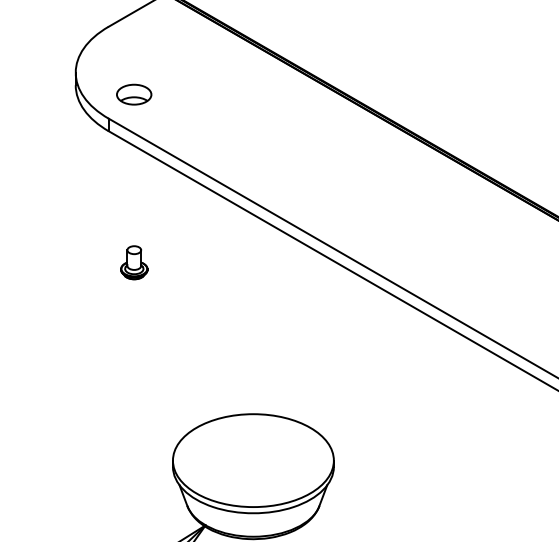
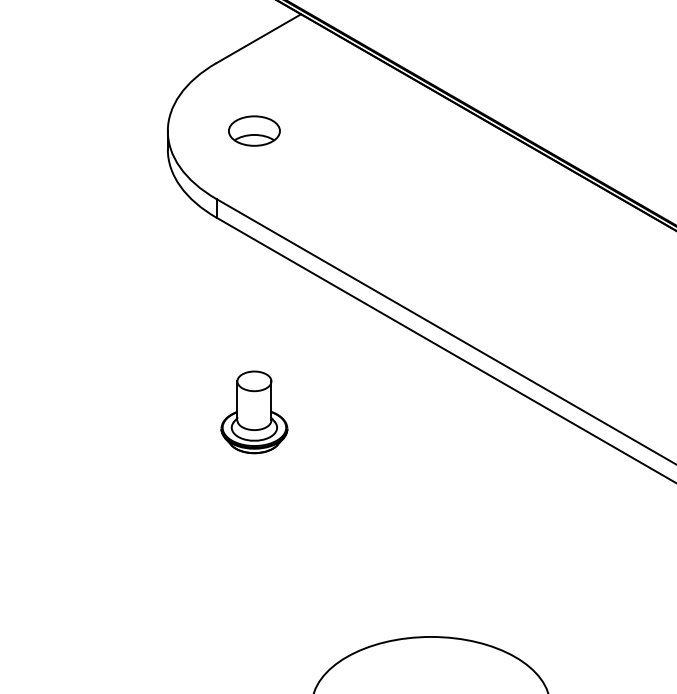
part: (134, 94) -> (254, 130), moved
part: (134, 262) -> (254, 412), size x1.67

